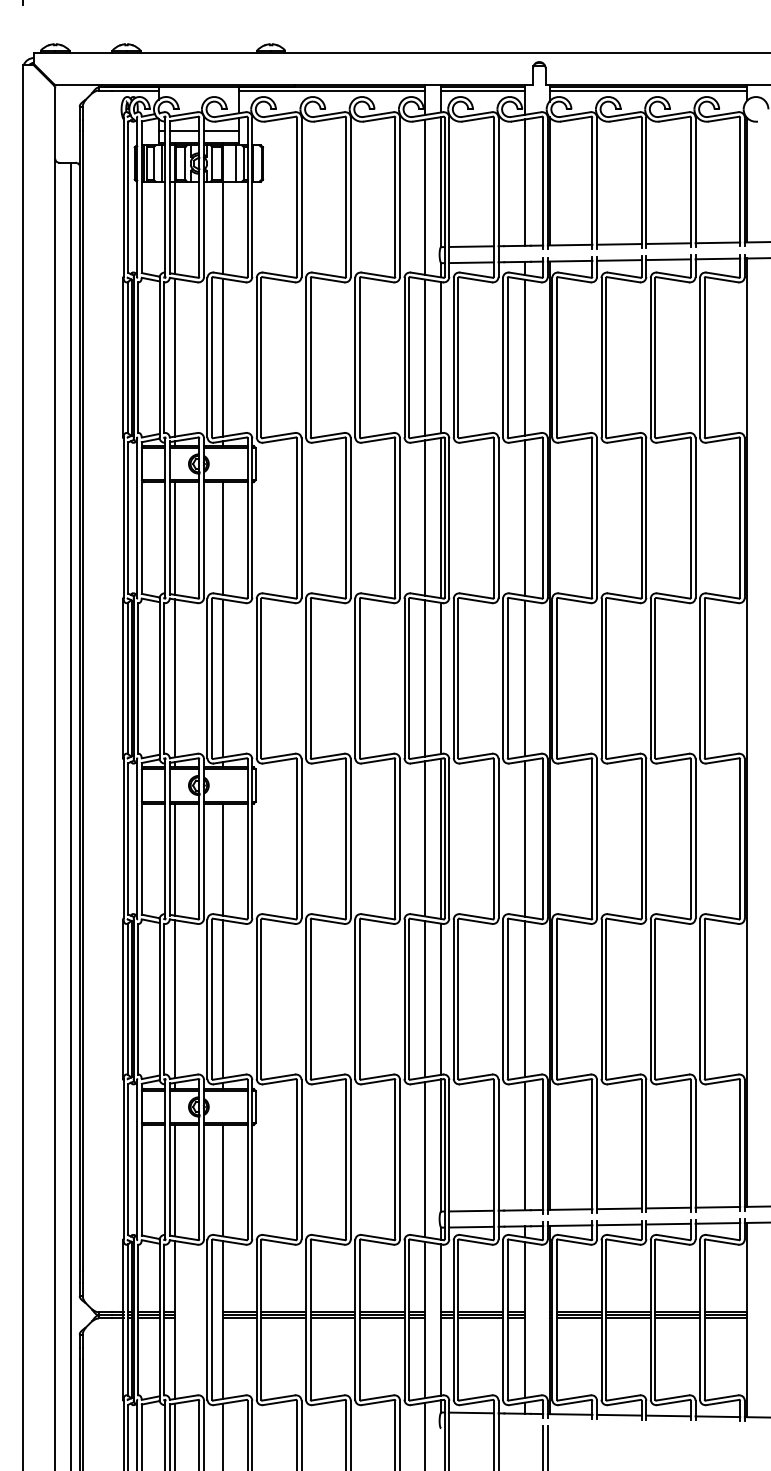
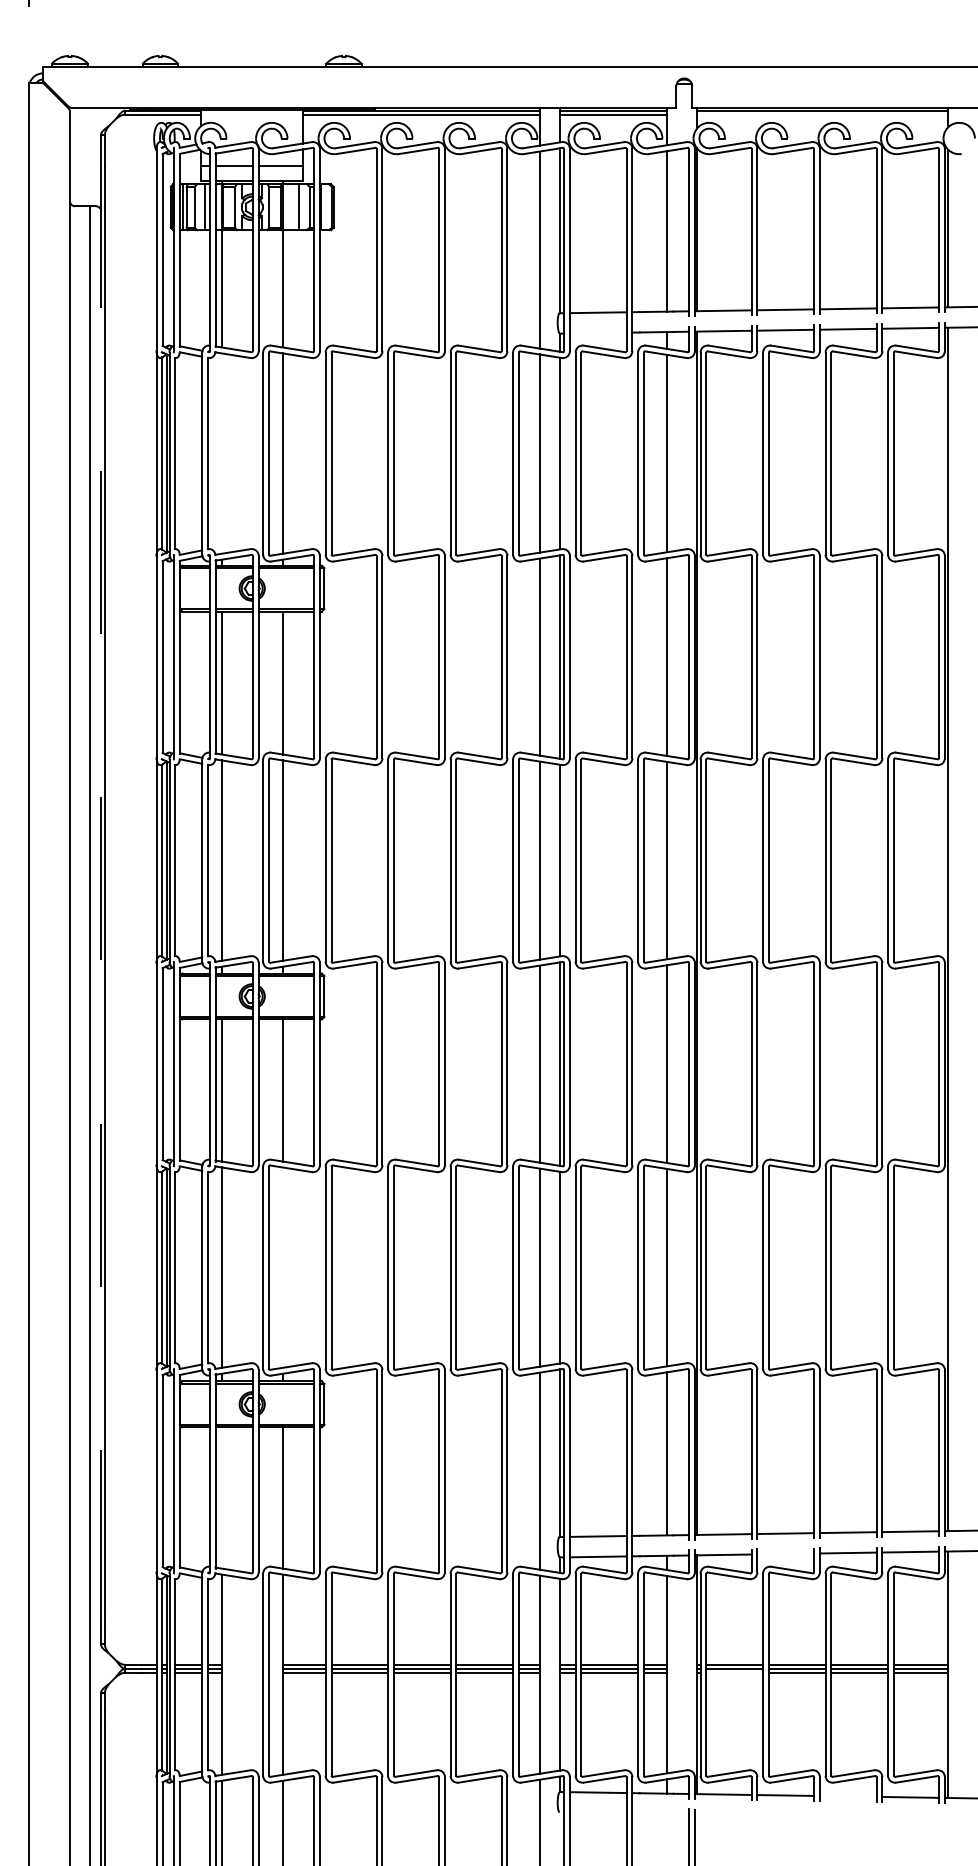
line: (648, 90) -> (822, 114), removed
line: (471, 262) -> (597, 332), removed
line: (174, 357) -> (221, 453), removed
line: (79, 701) -> (100, 889), solid -> dashed
line: (222, 999) -> (282, 1267), removed
line: (174, 1180) -> (221, 1497), removed
line: (619, 1224) -> (785, 1553), removed
line: (578, 1318) -> (734, 1672), removed
line: (668, 1416) -> (847, 1796), removed

